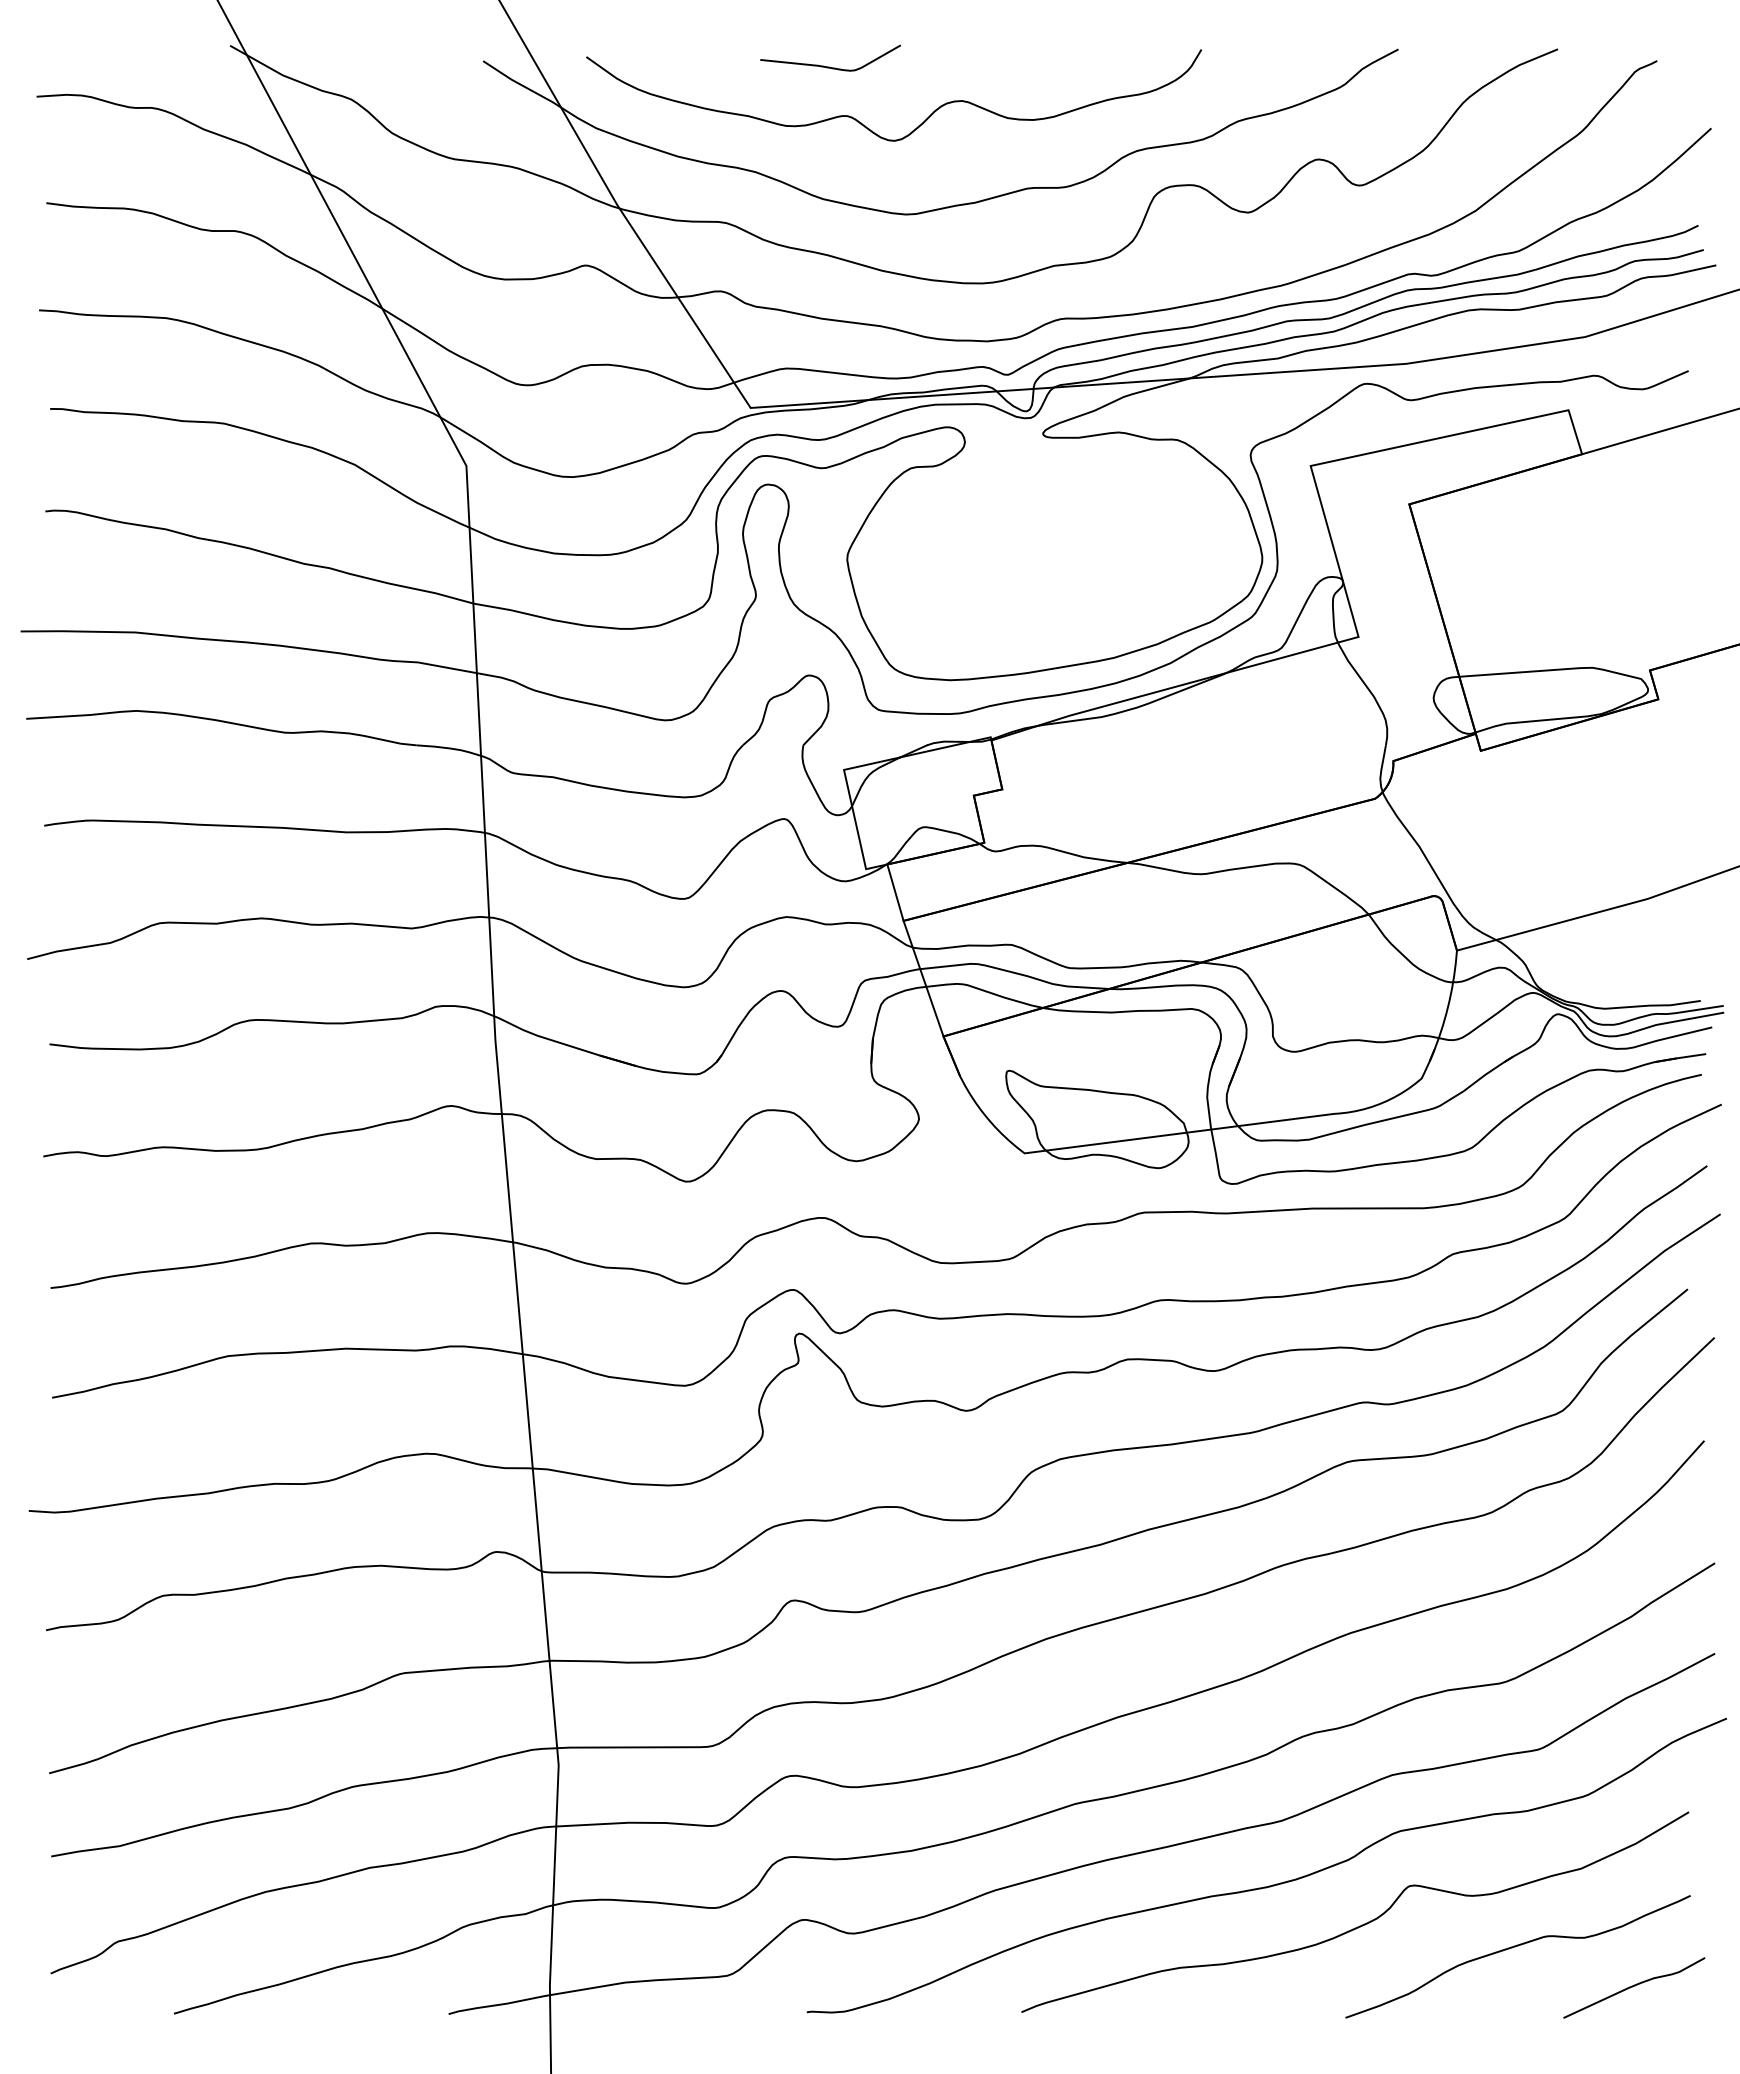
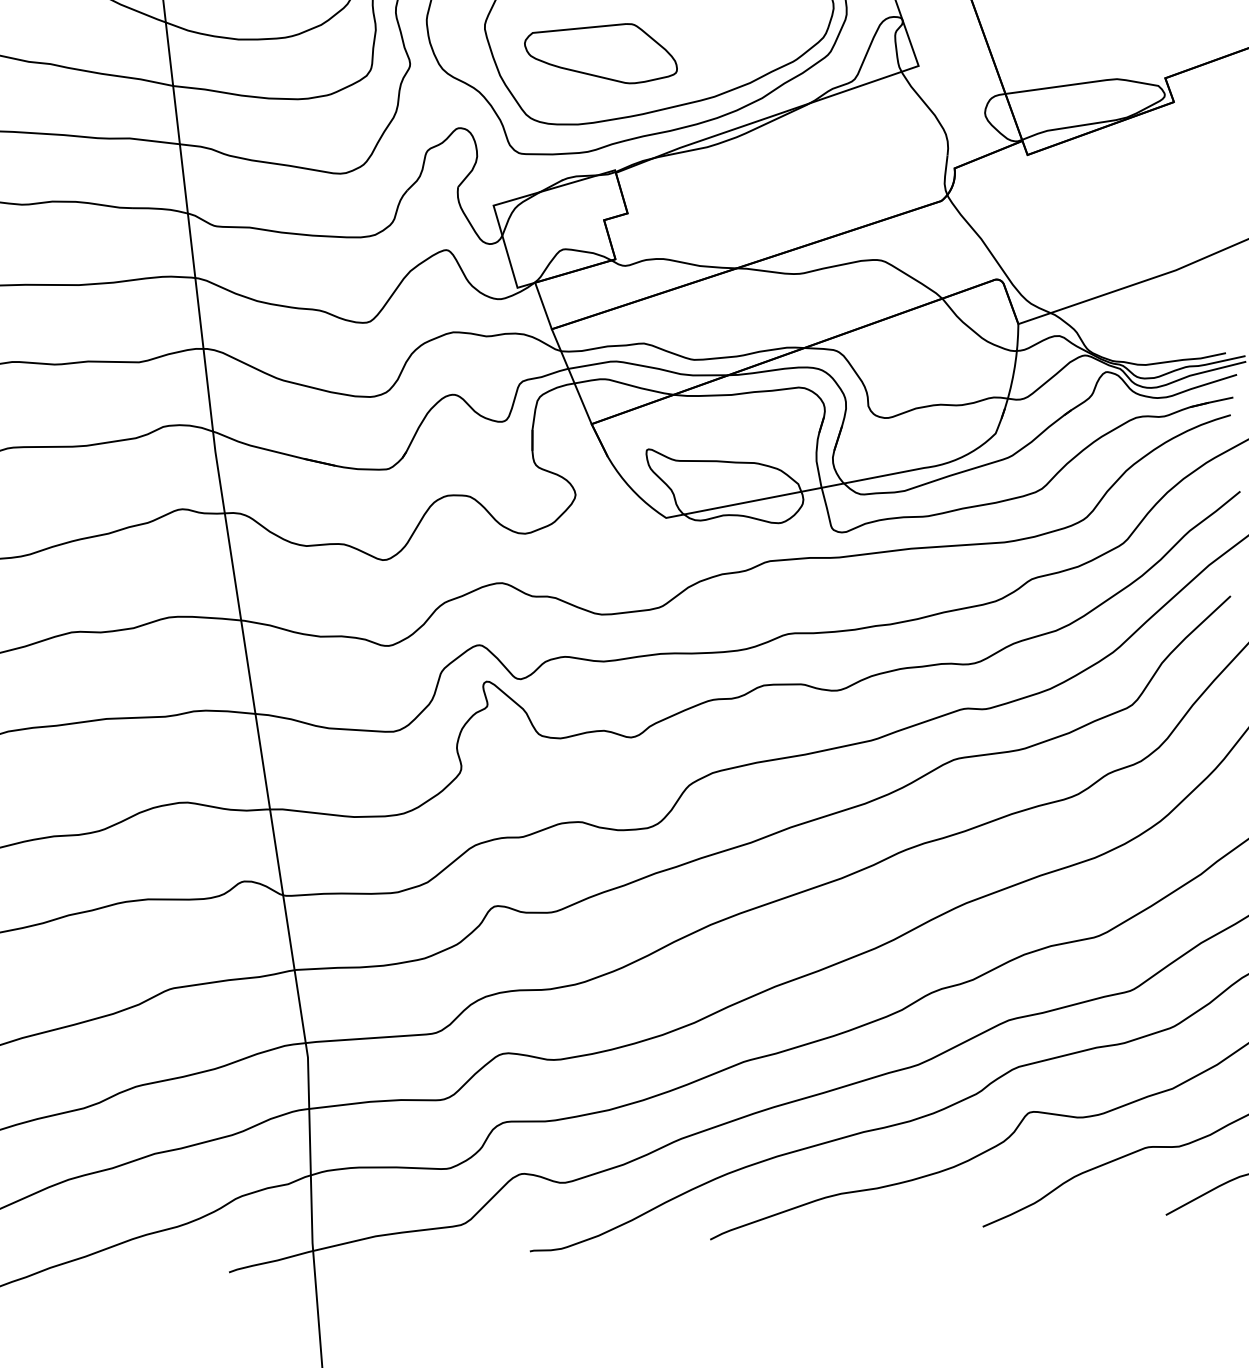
part: (982, 600) -> (600, 55), added

